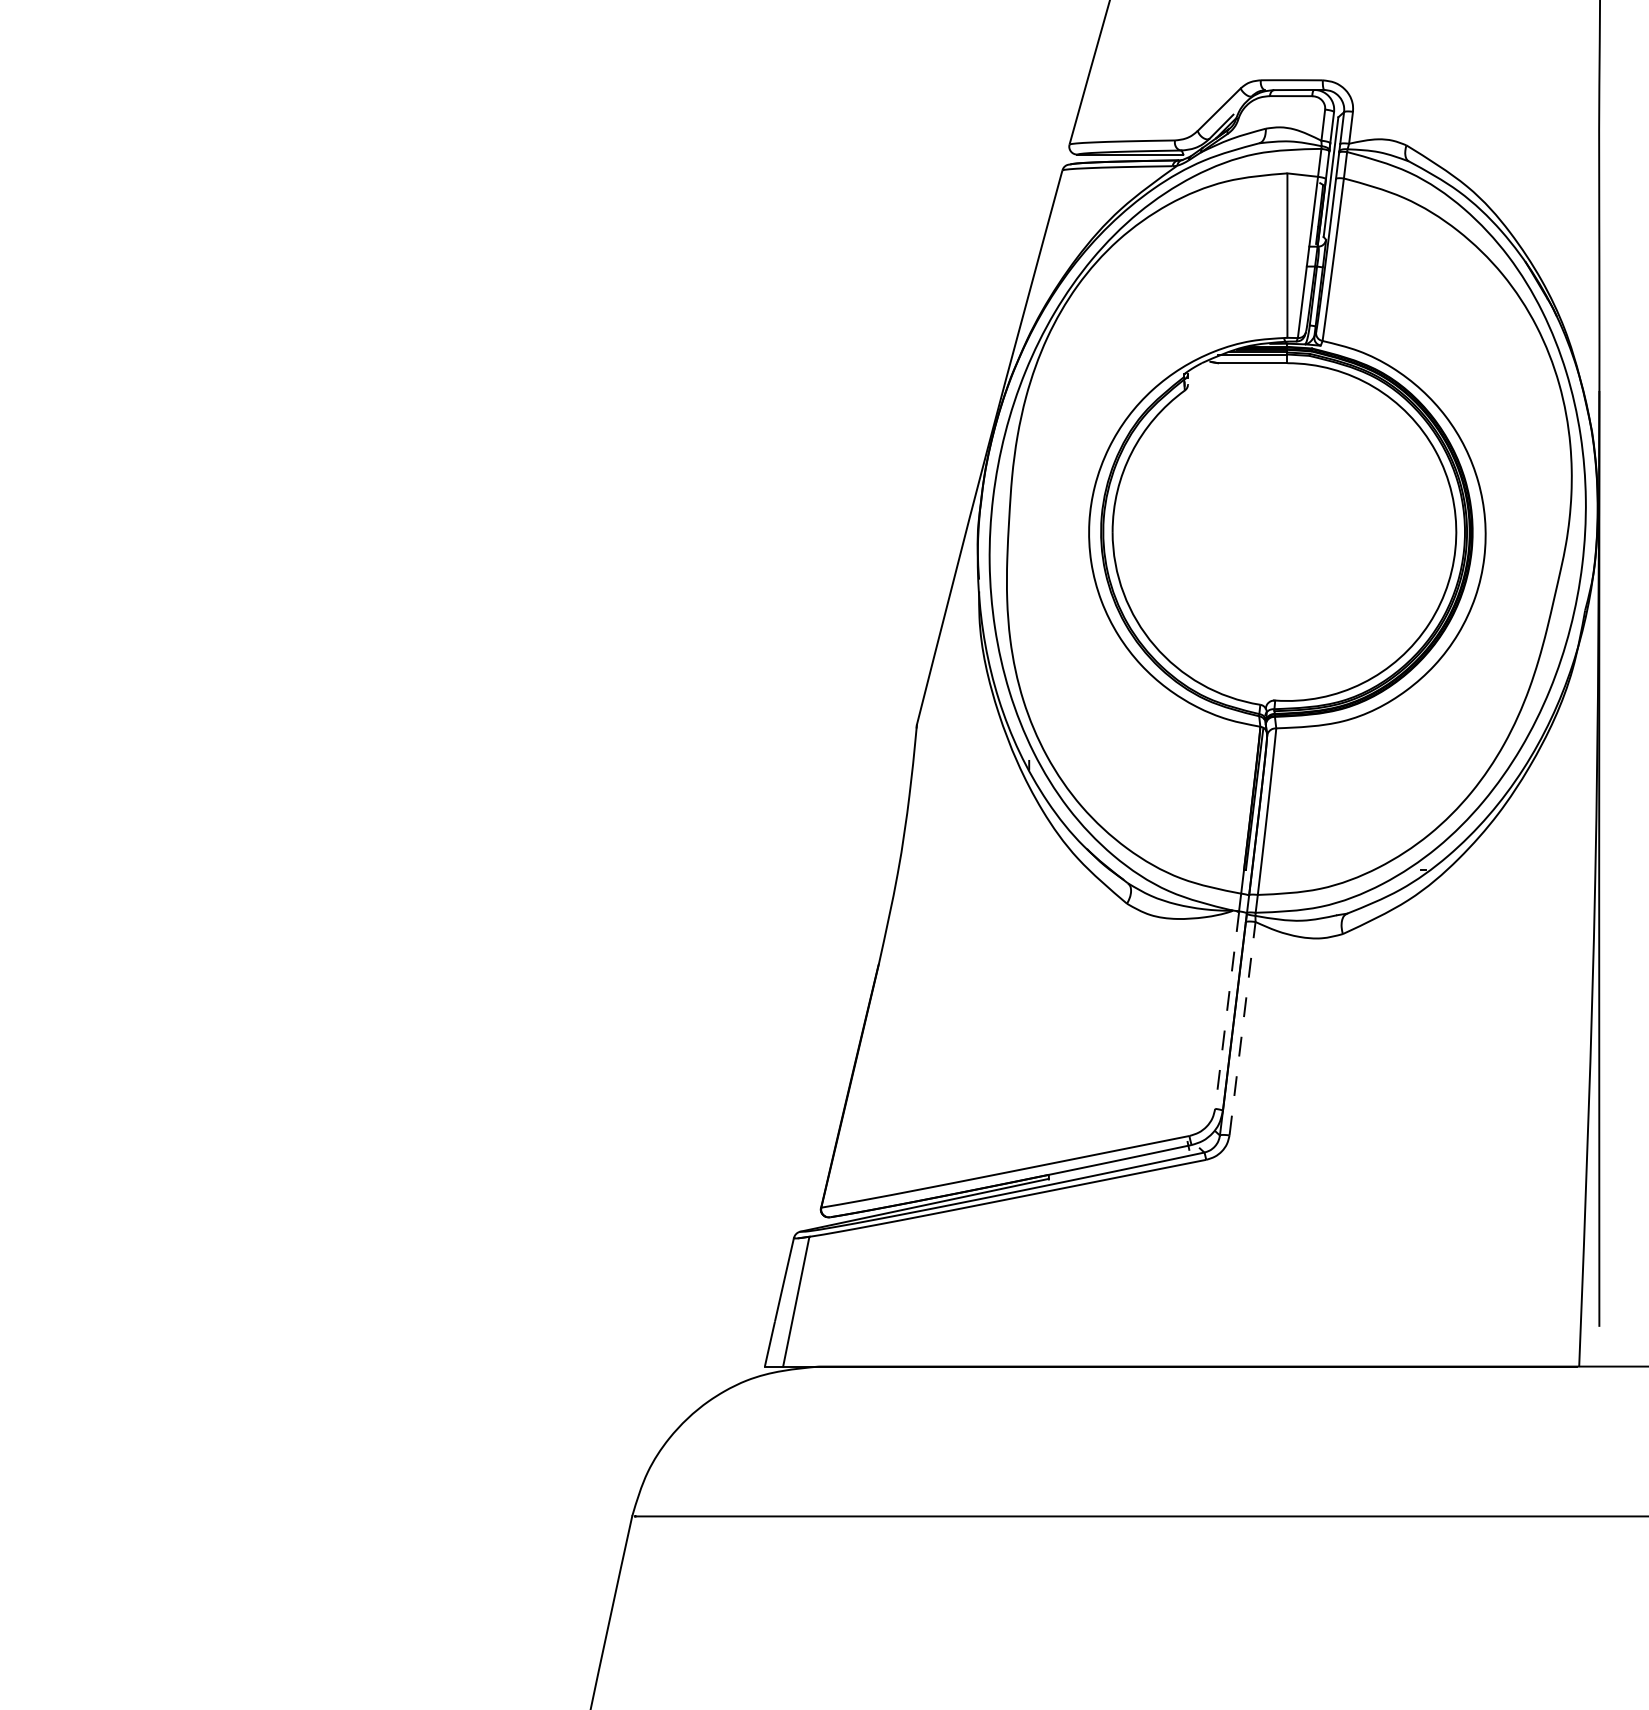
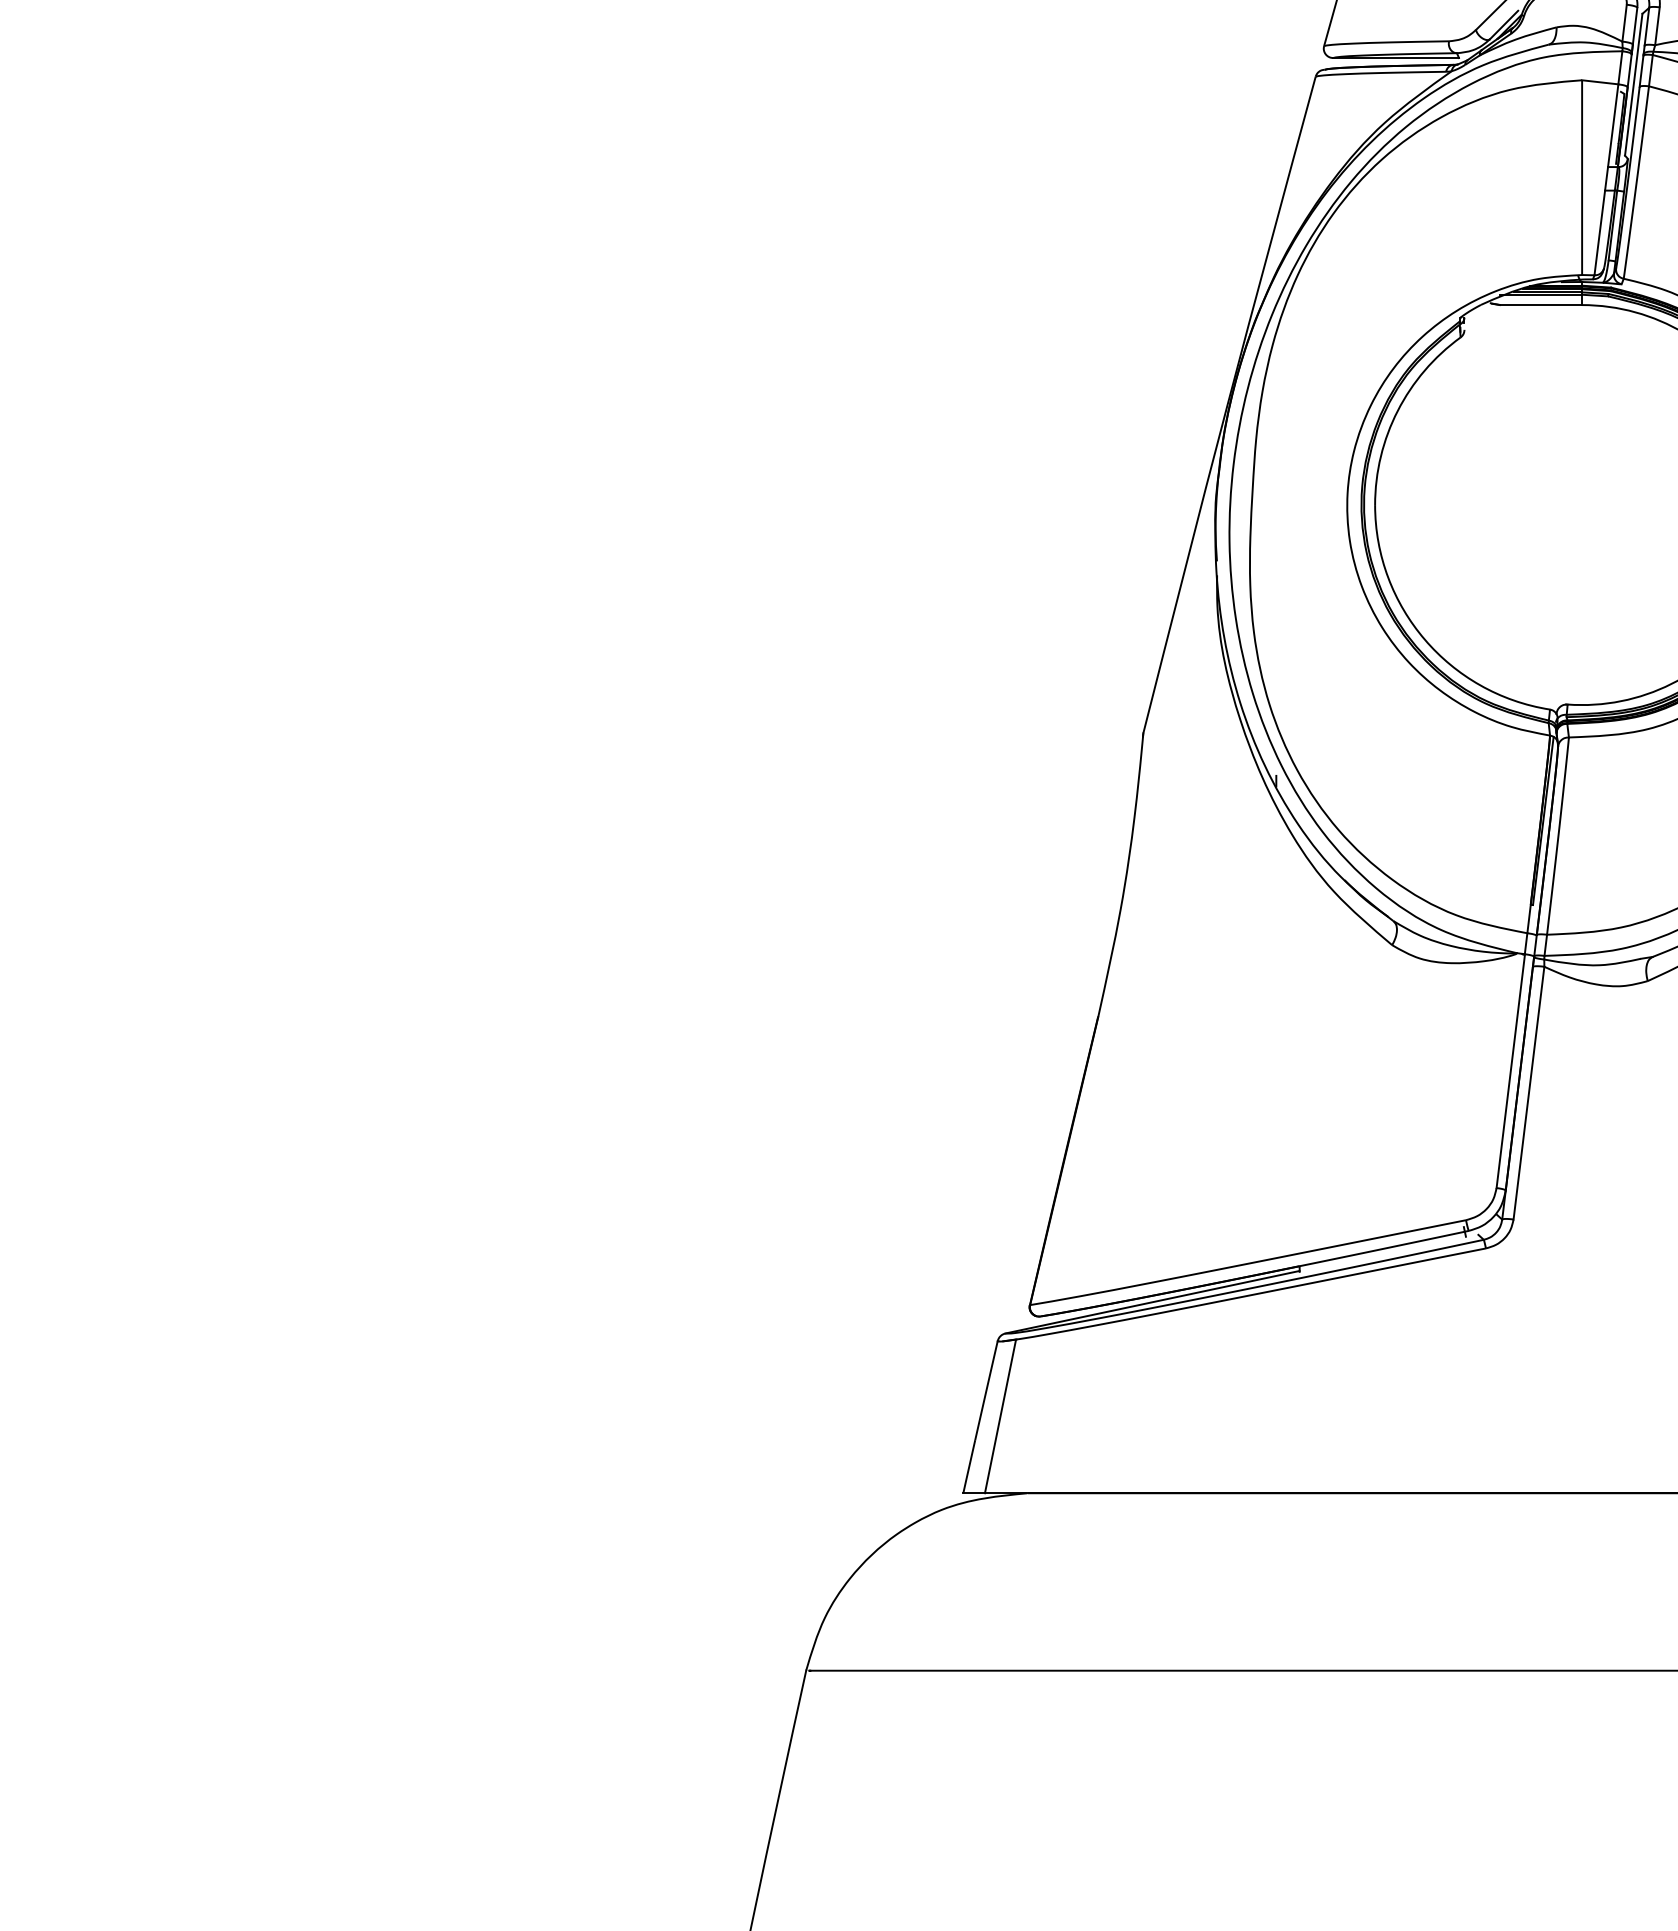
line: (1227, 1011) -> (1511, 1072), dashed -> solid
line: (1242, 1028) -> (1528, 1092), dashed -> solid

